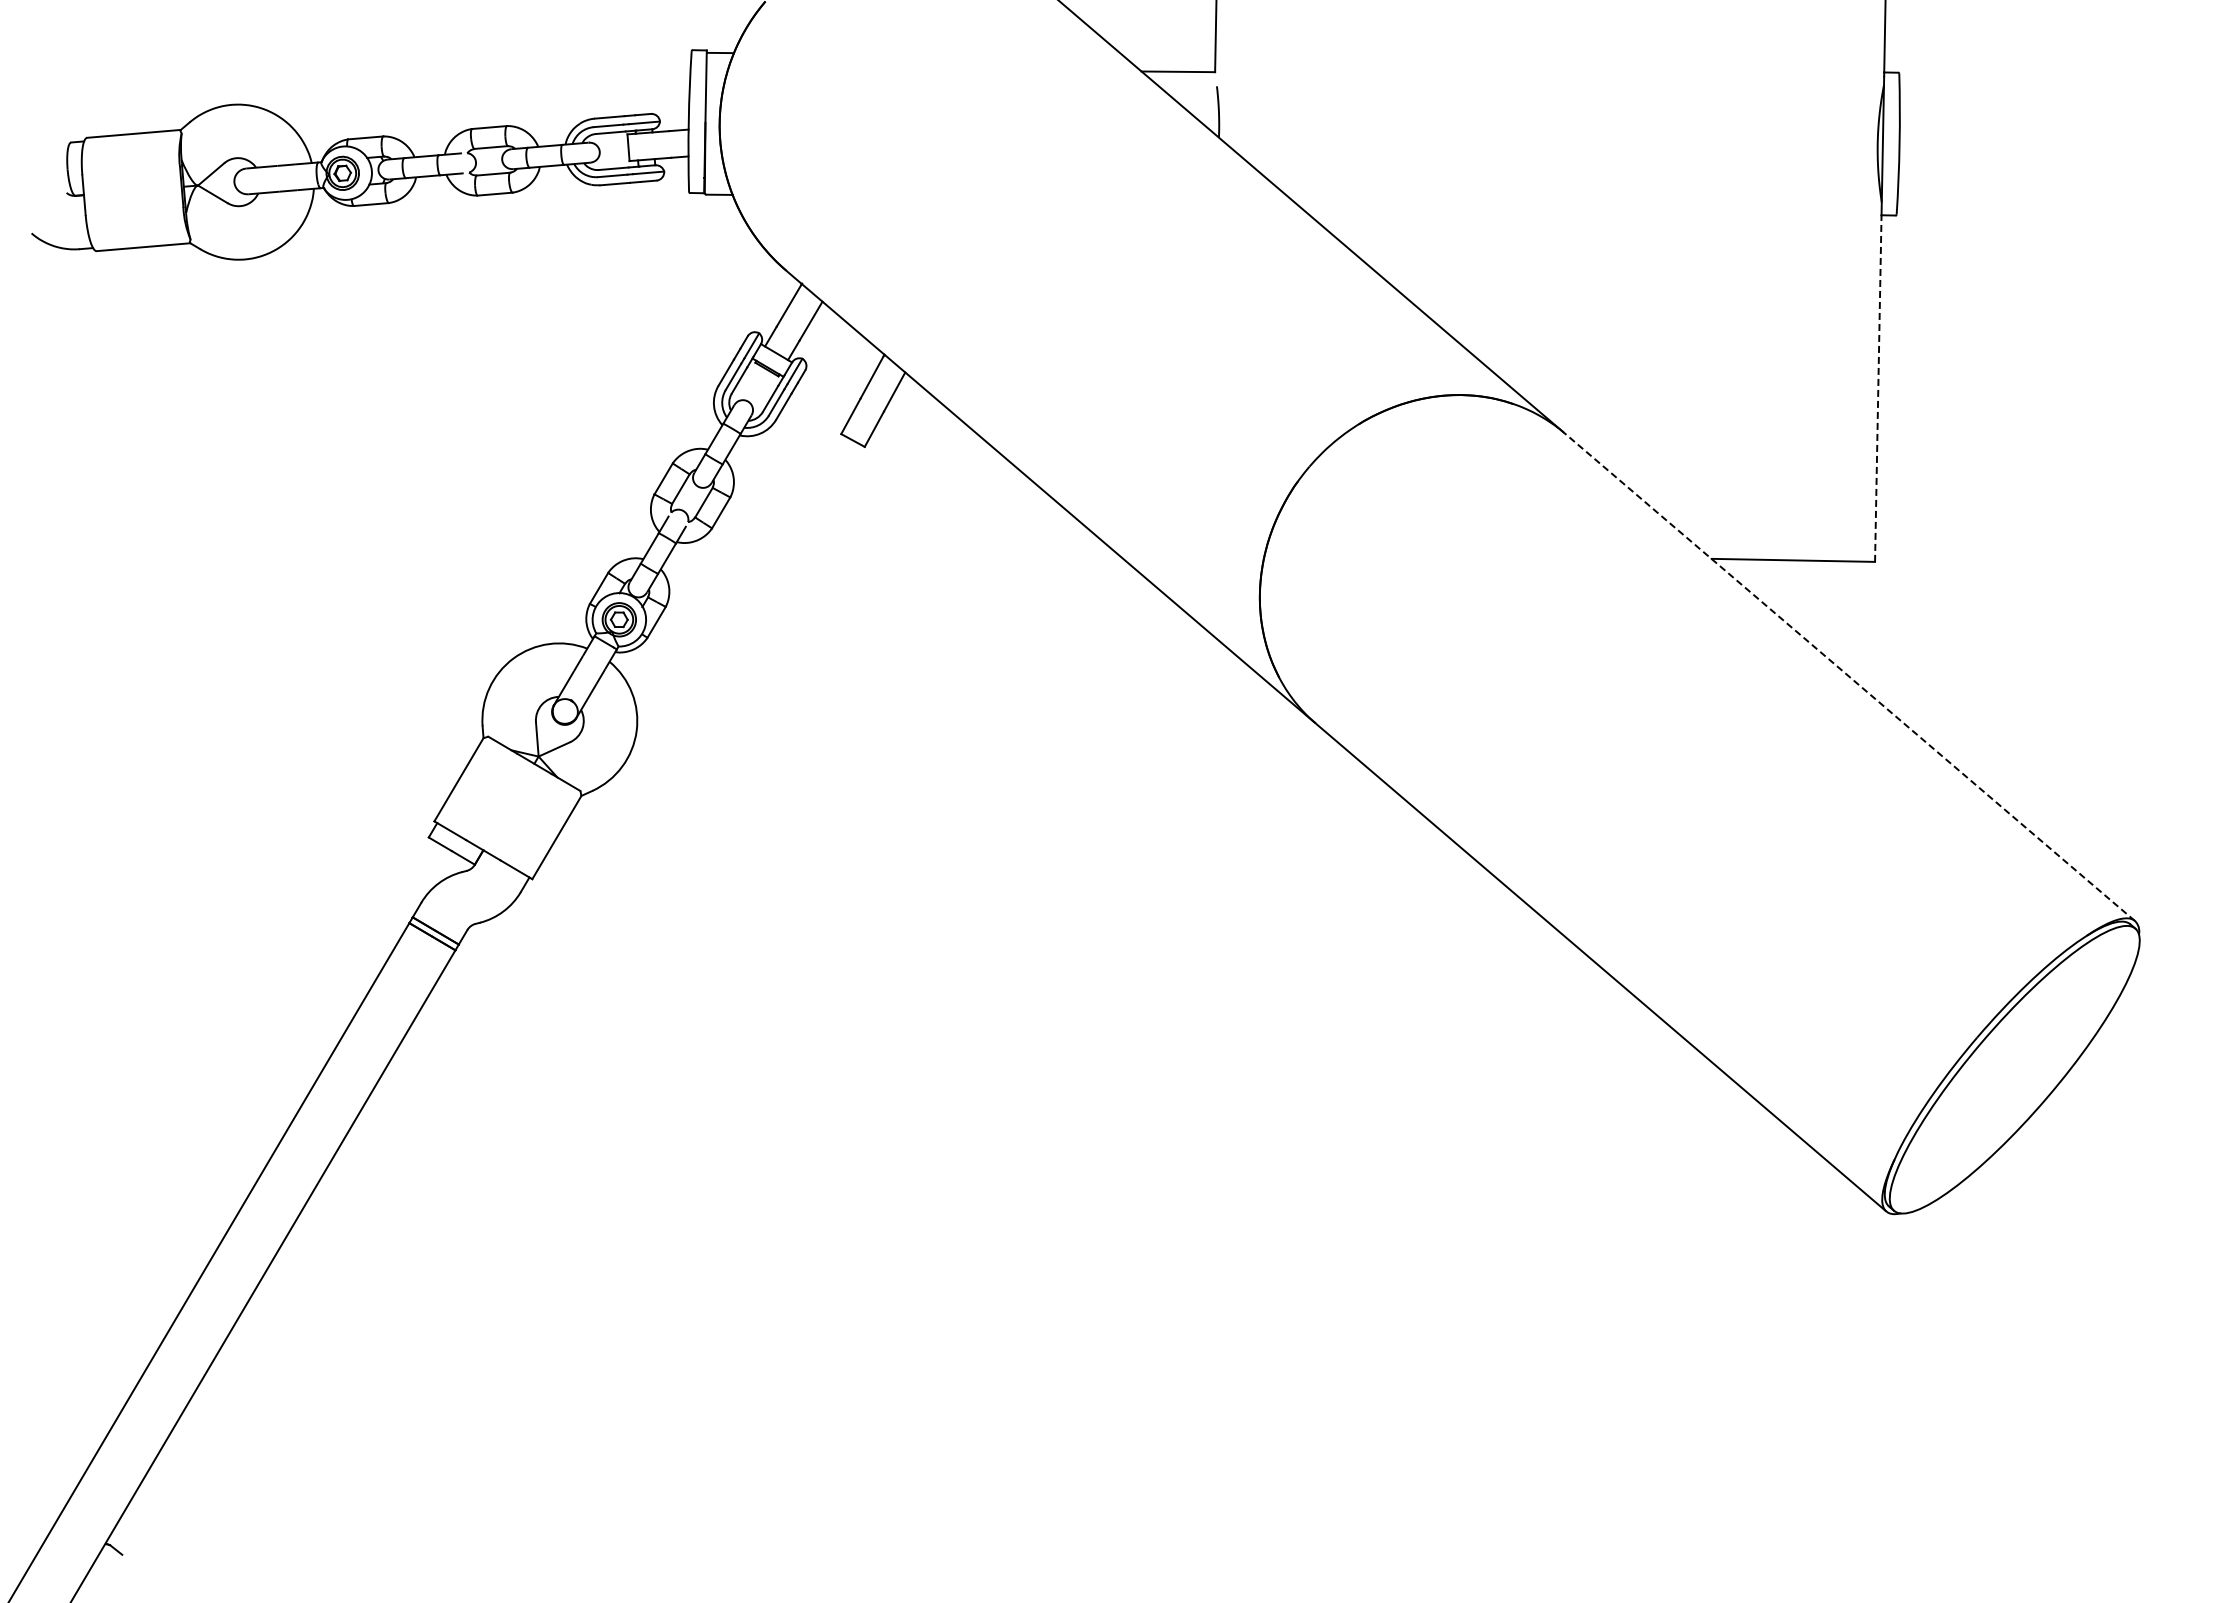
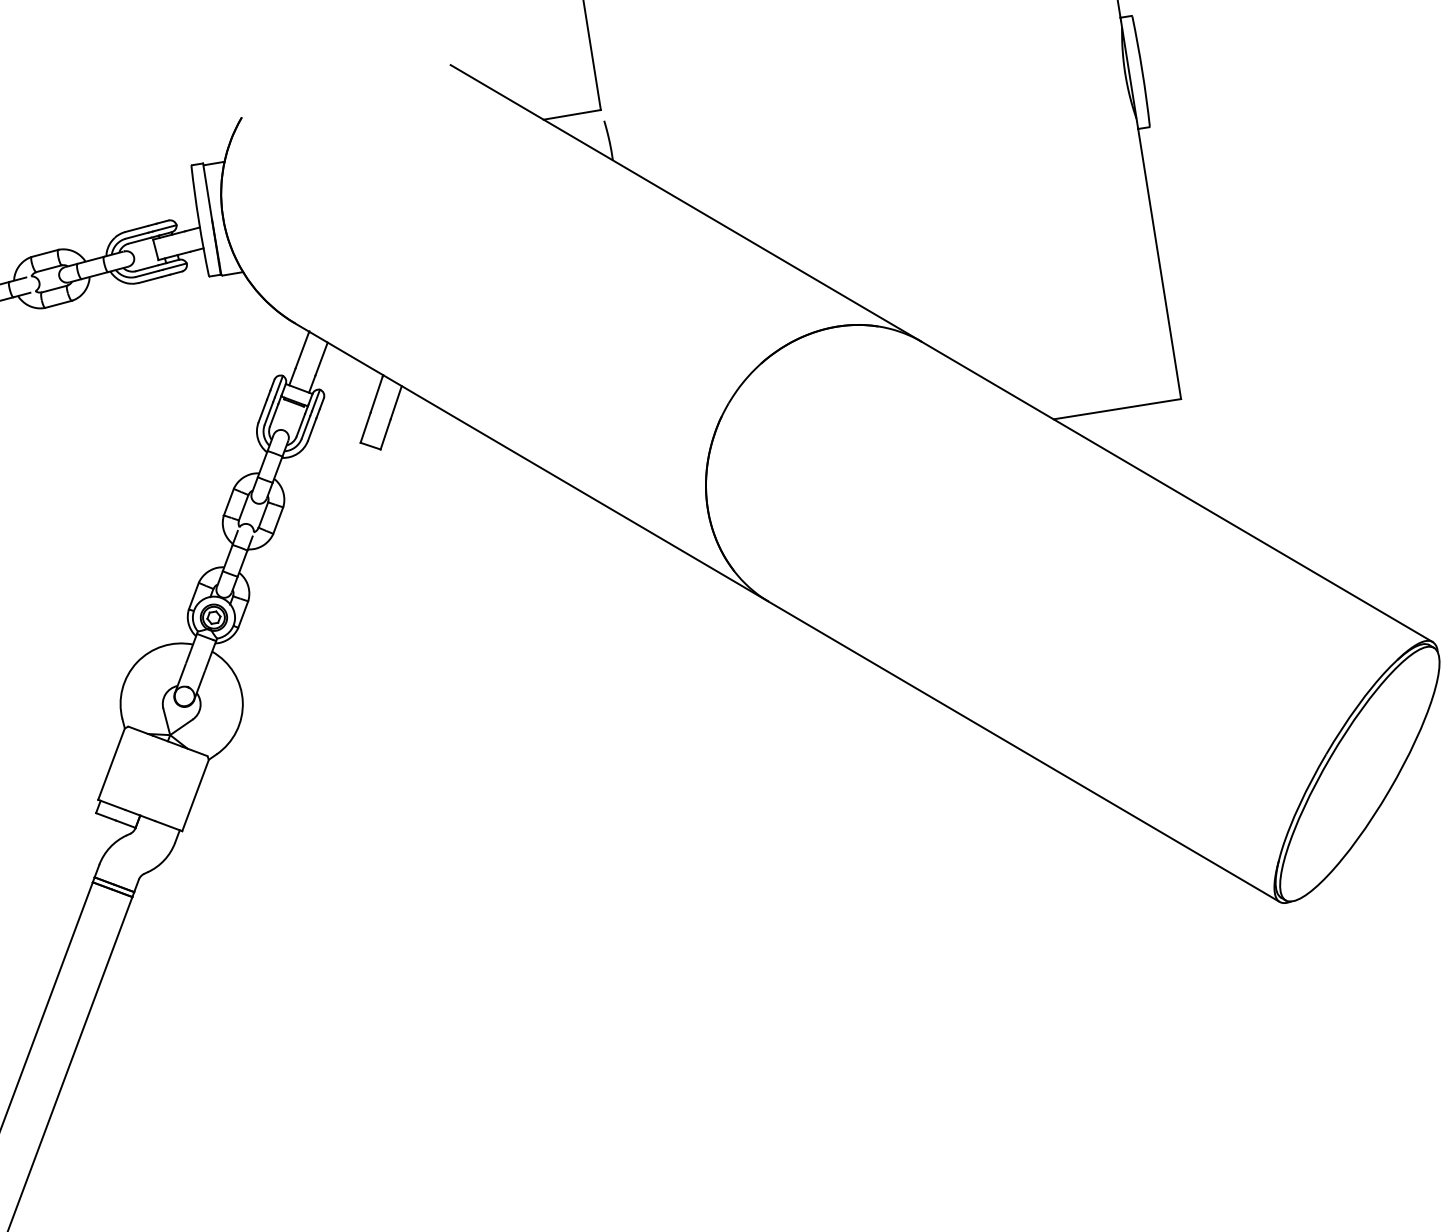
line: (1878, 388) -> (1159, 263), dashed -> solid
line: (1849, 676) -> (1177, 491), dashed -> solid

